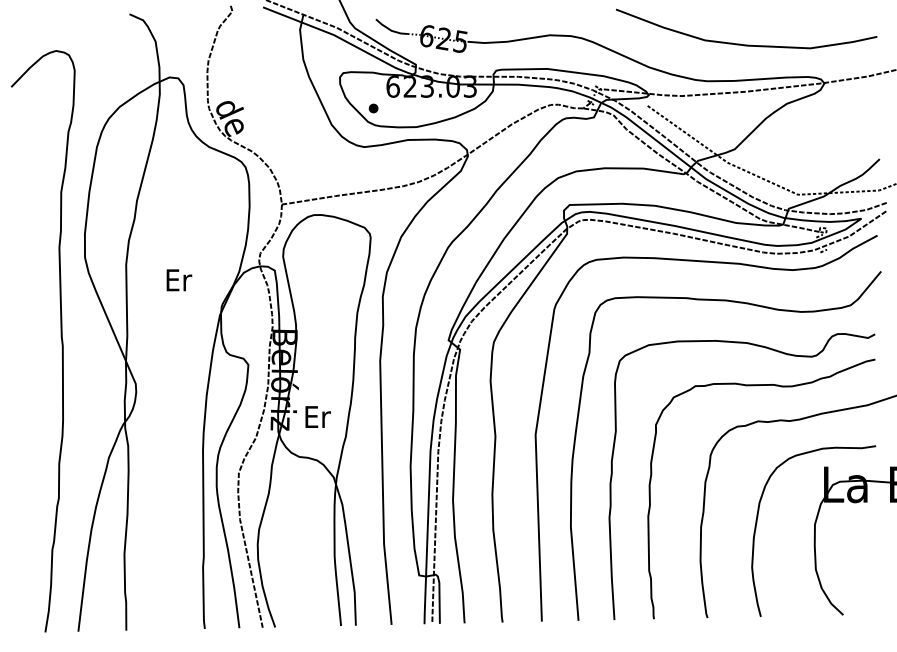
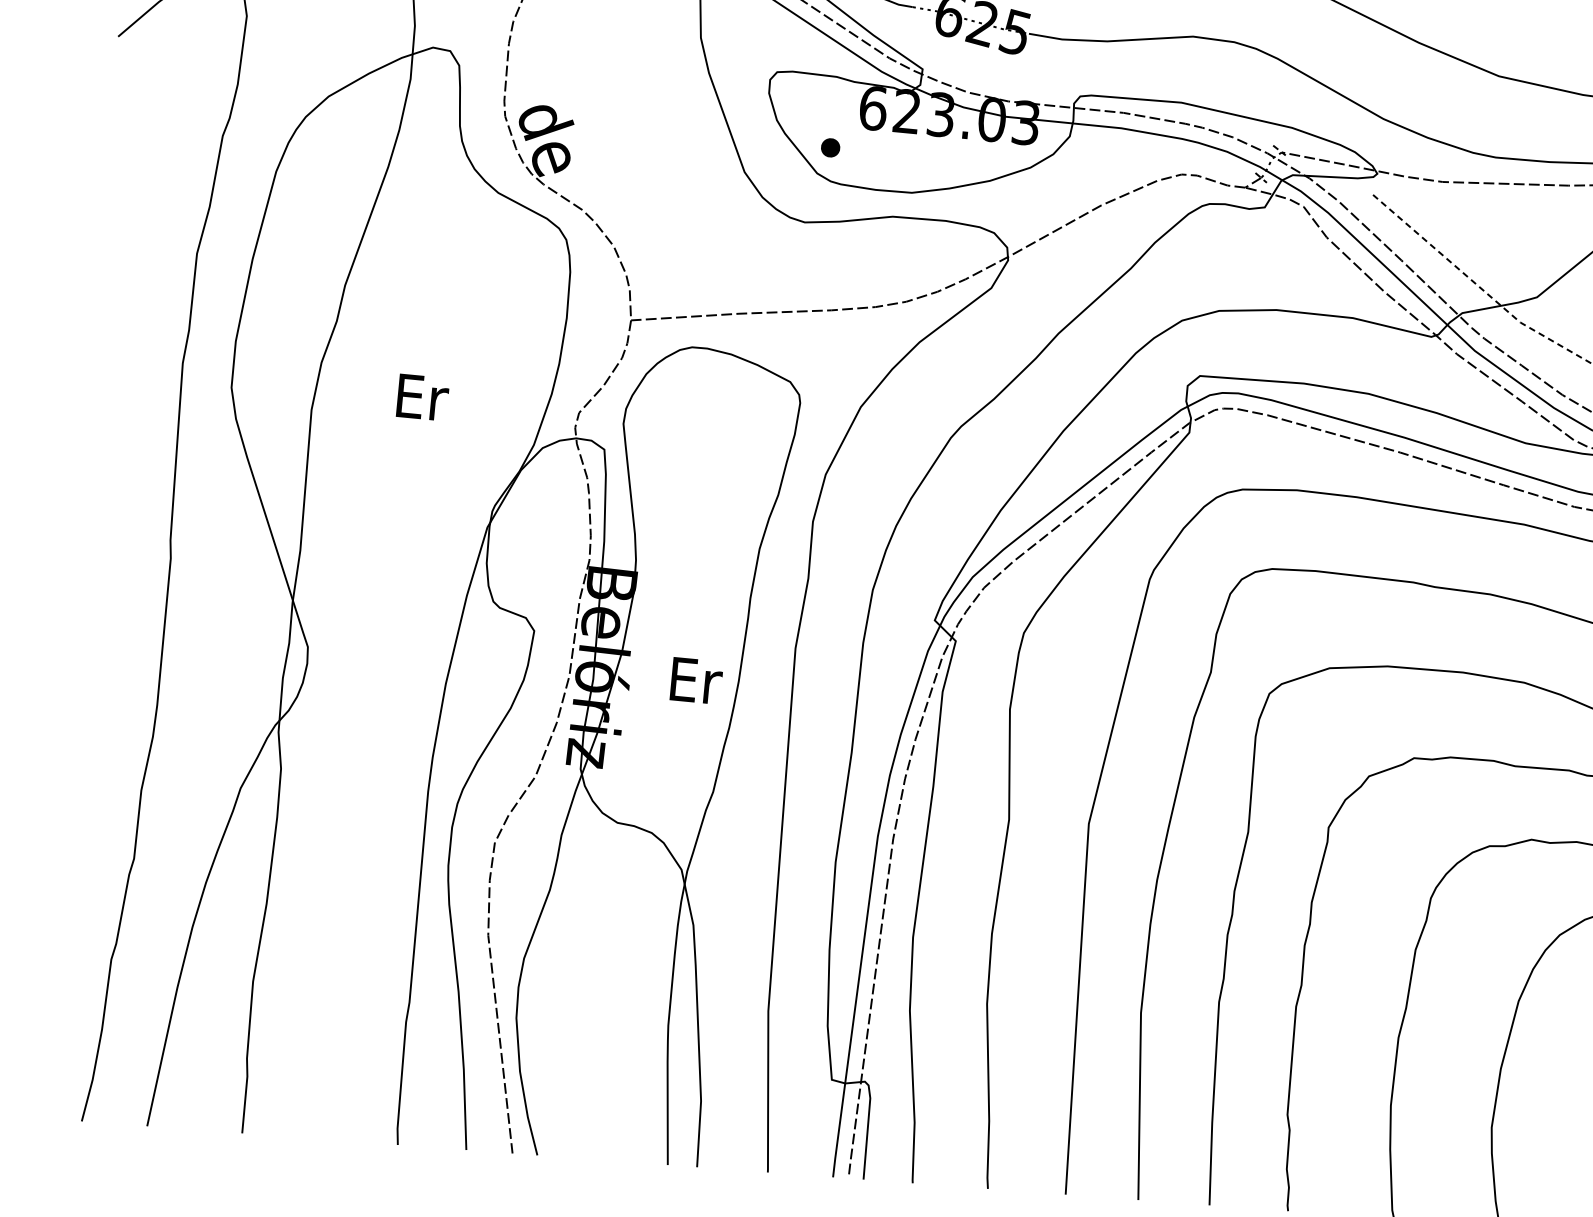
text: (179, 280) -> (423, 397), moved
text: (317, 416) -> (695, 679), moved

